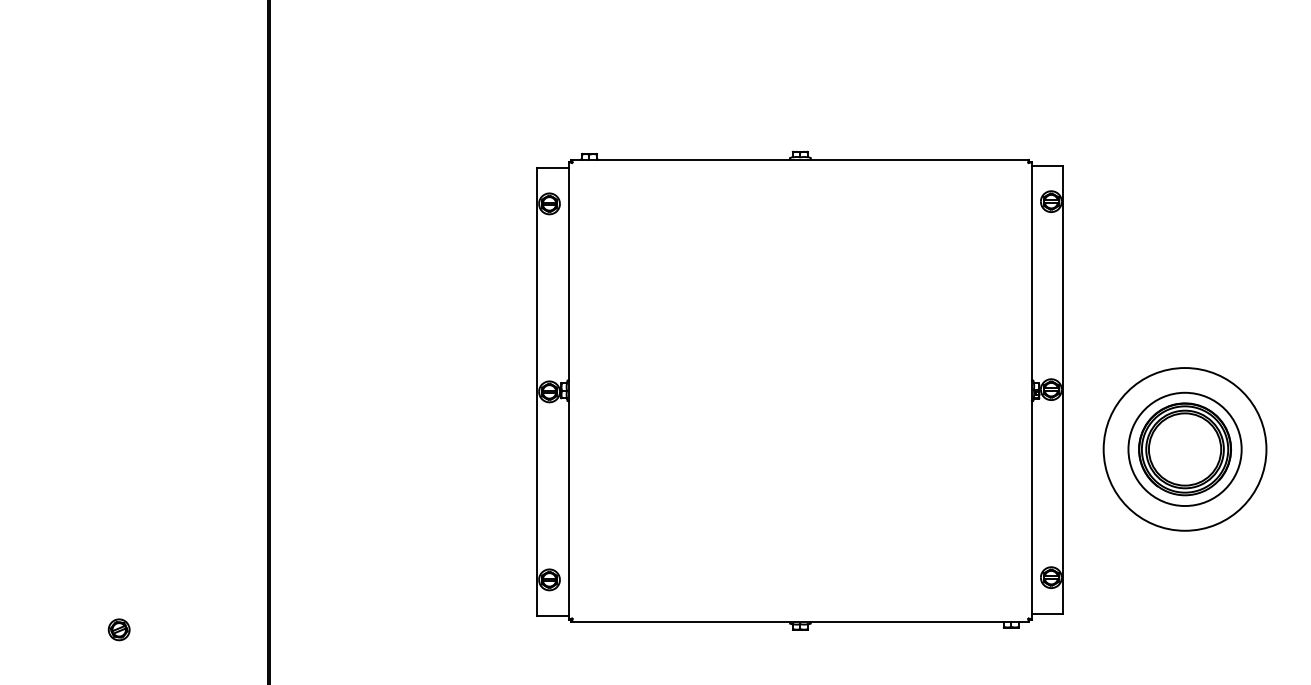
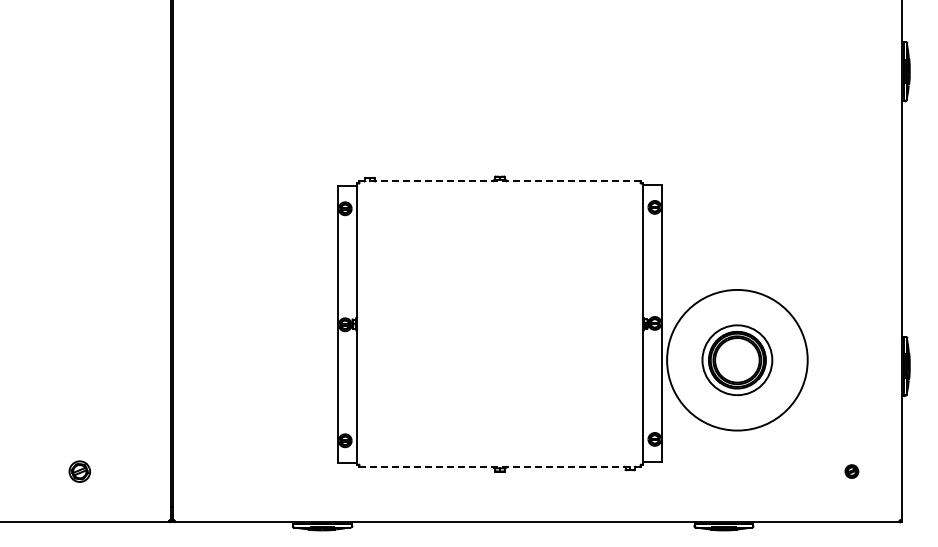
line: (799, 159) -> (499, 181), solid -> dashed
circle: (1185, 449) -> (737, 360), size x1.4
line: (801, 621) -> (500, 466), solid -> dashed
part: (118, 629) -> (79, 471), size x1.6

